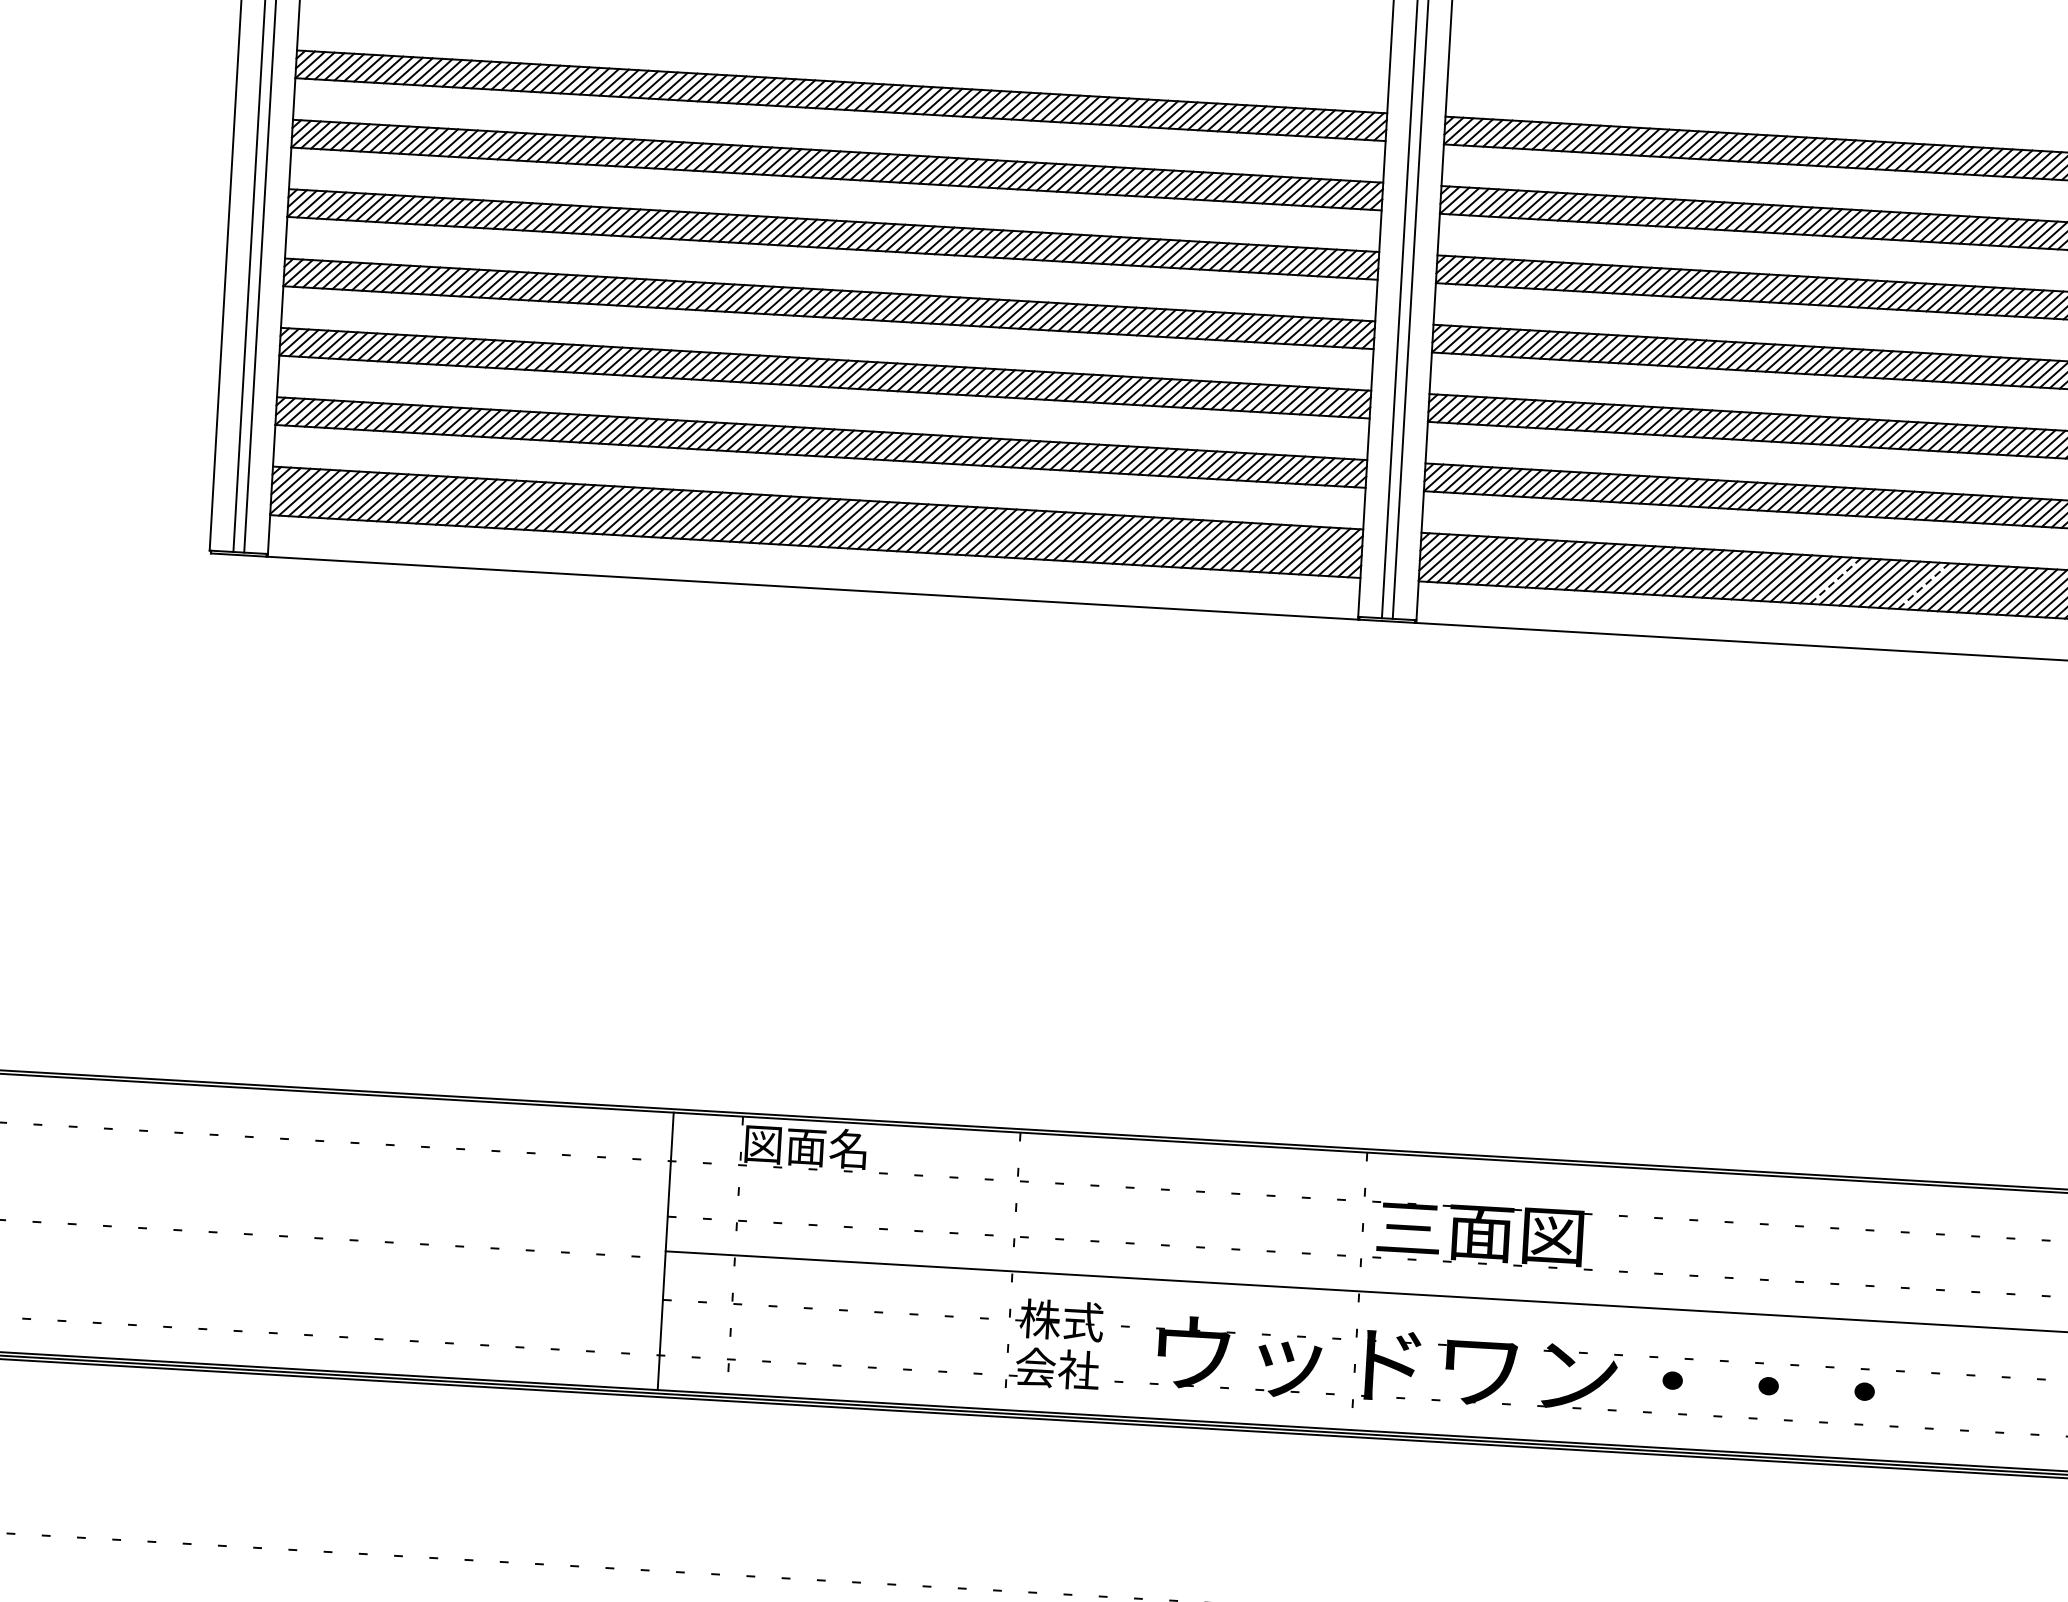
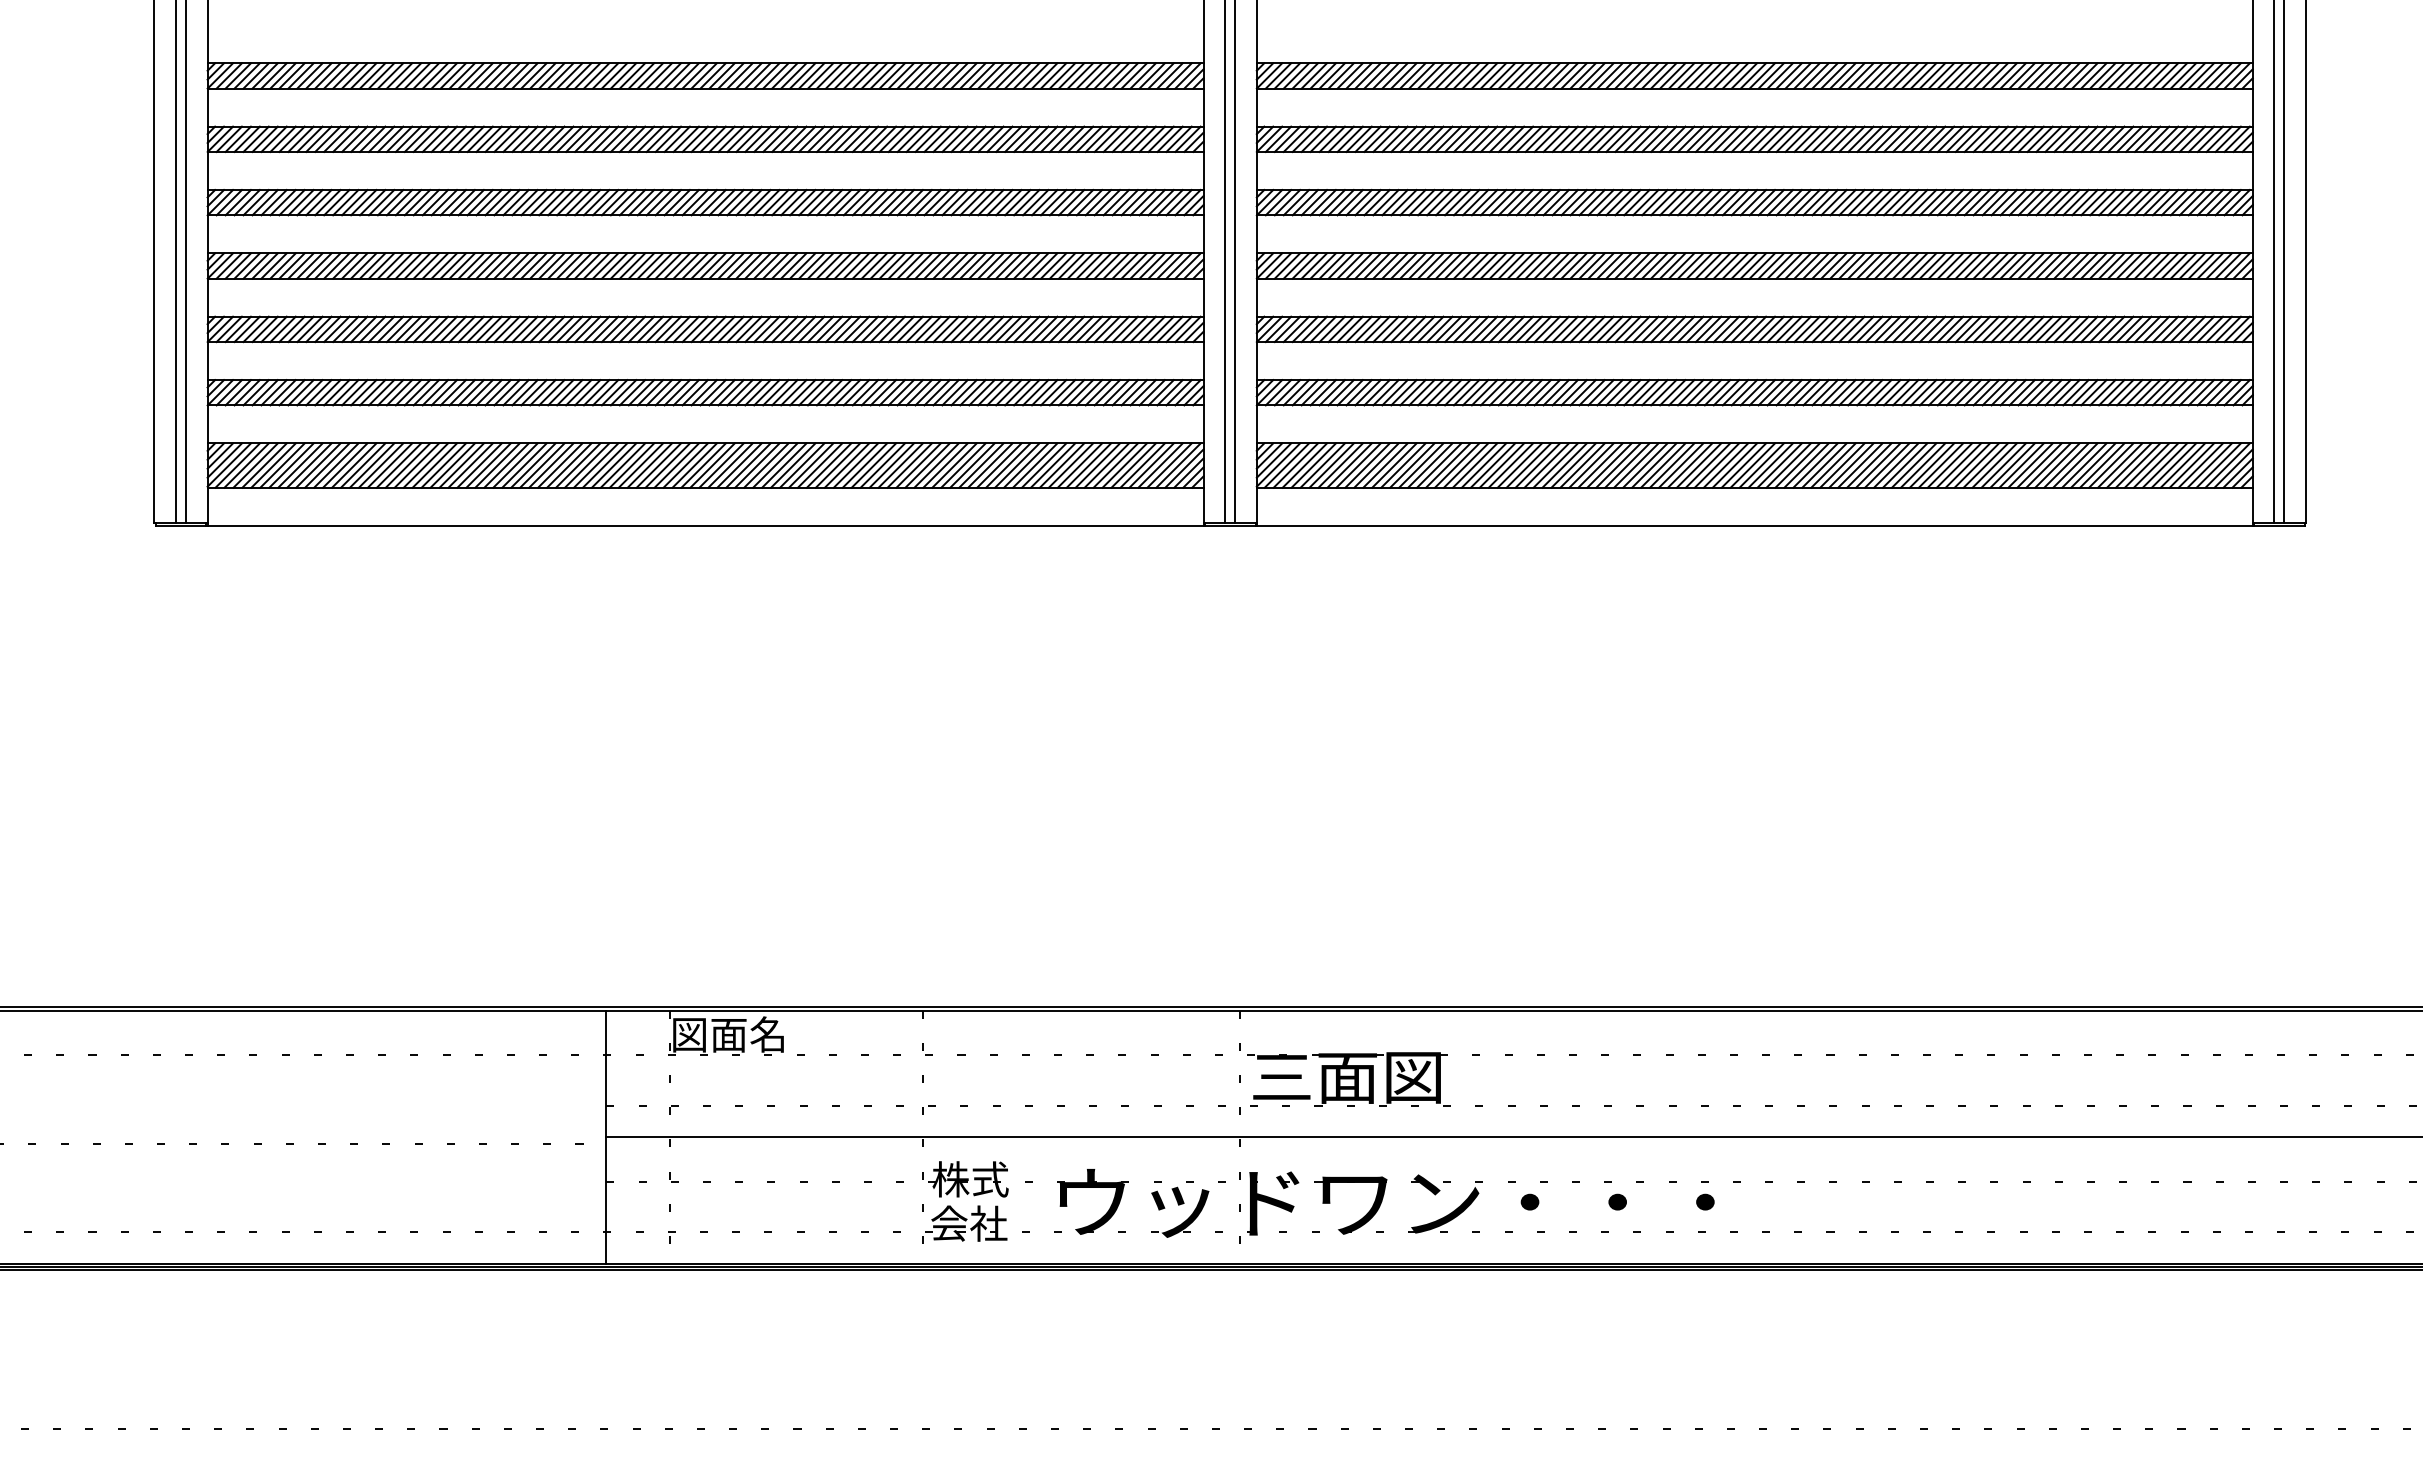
line: (1834, 580) -> (1635, 465), dashed -> solid
line: (1923, 586) -> (1716, 465), dashed -> solid

